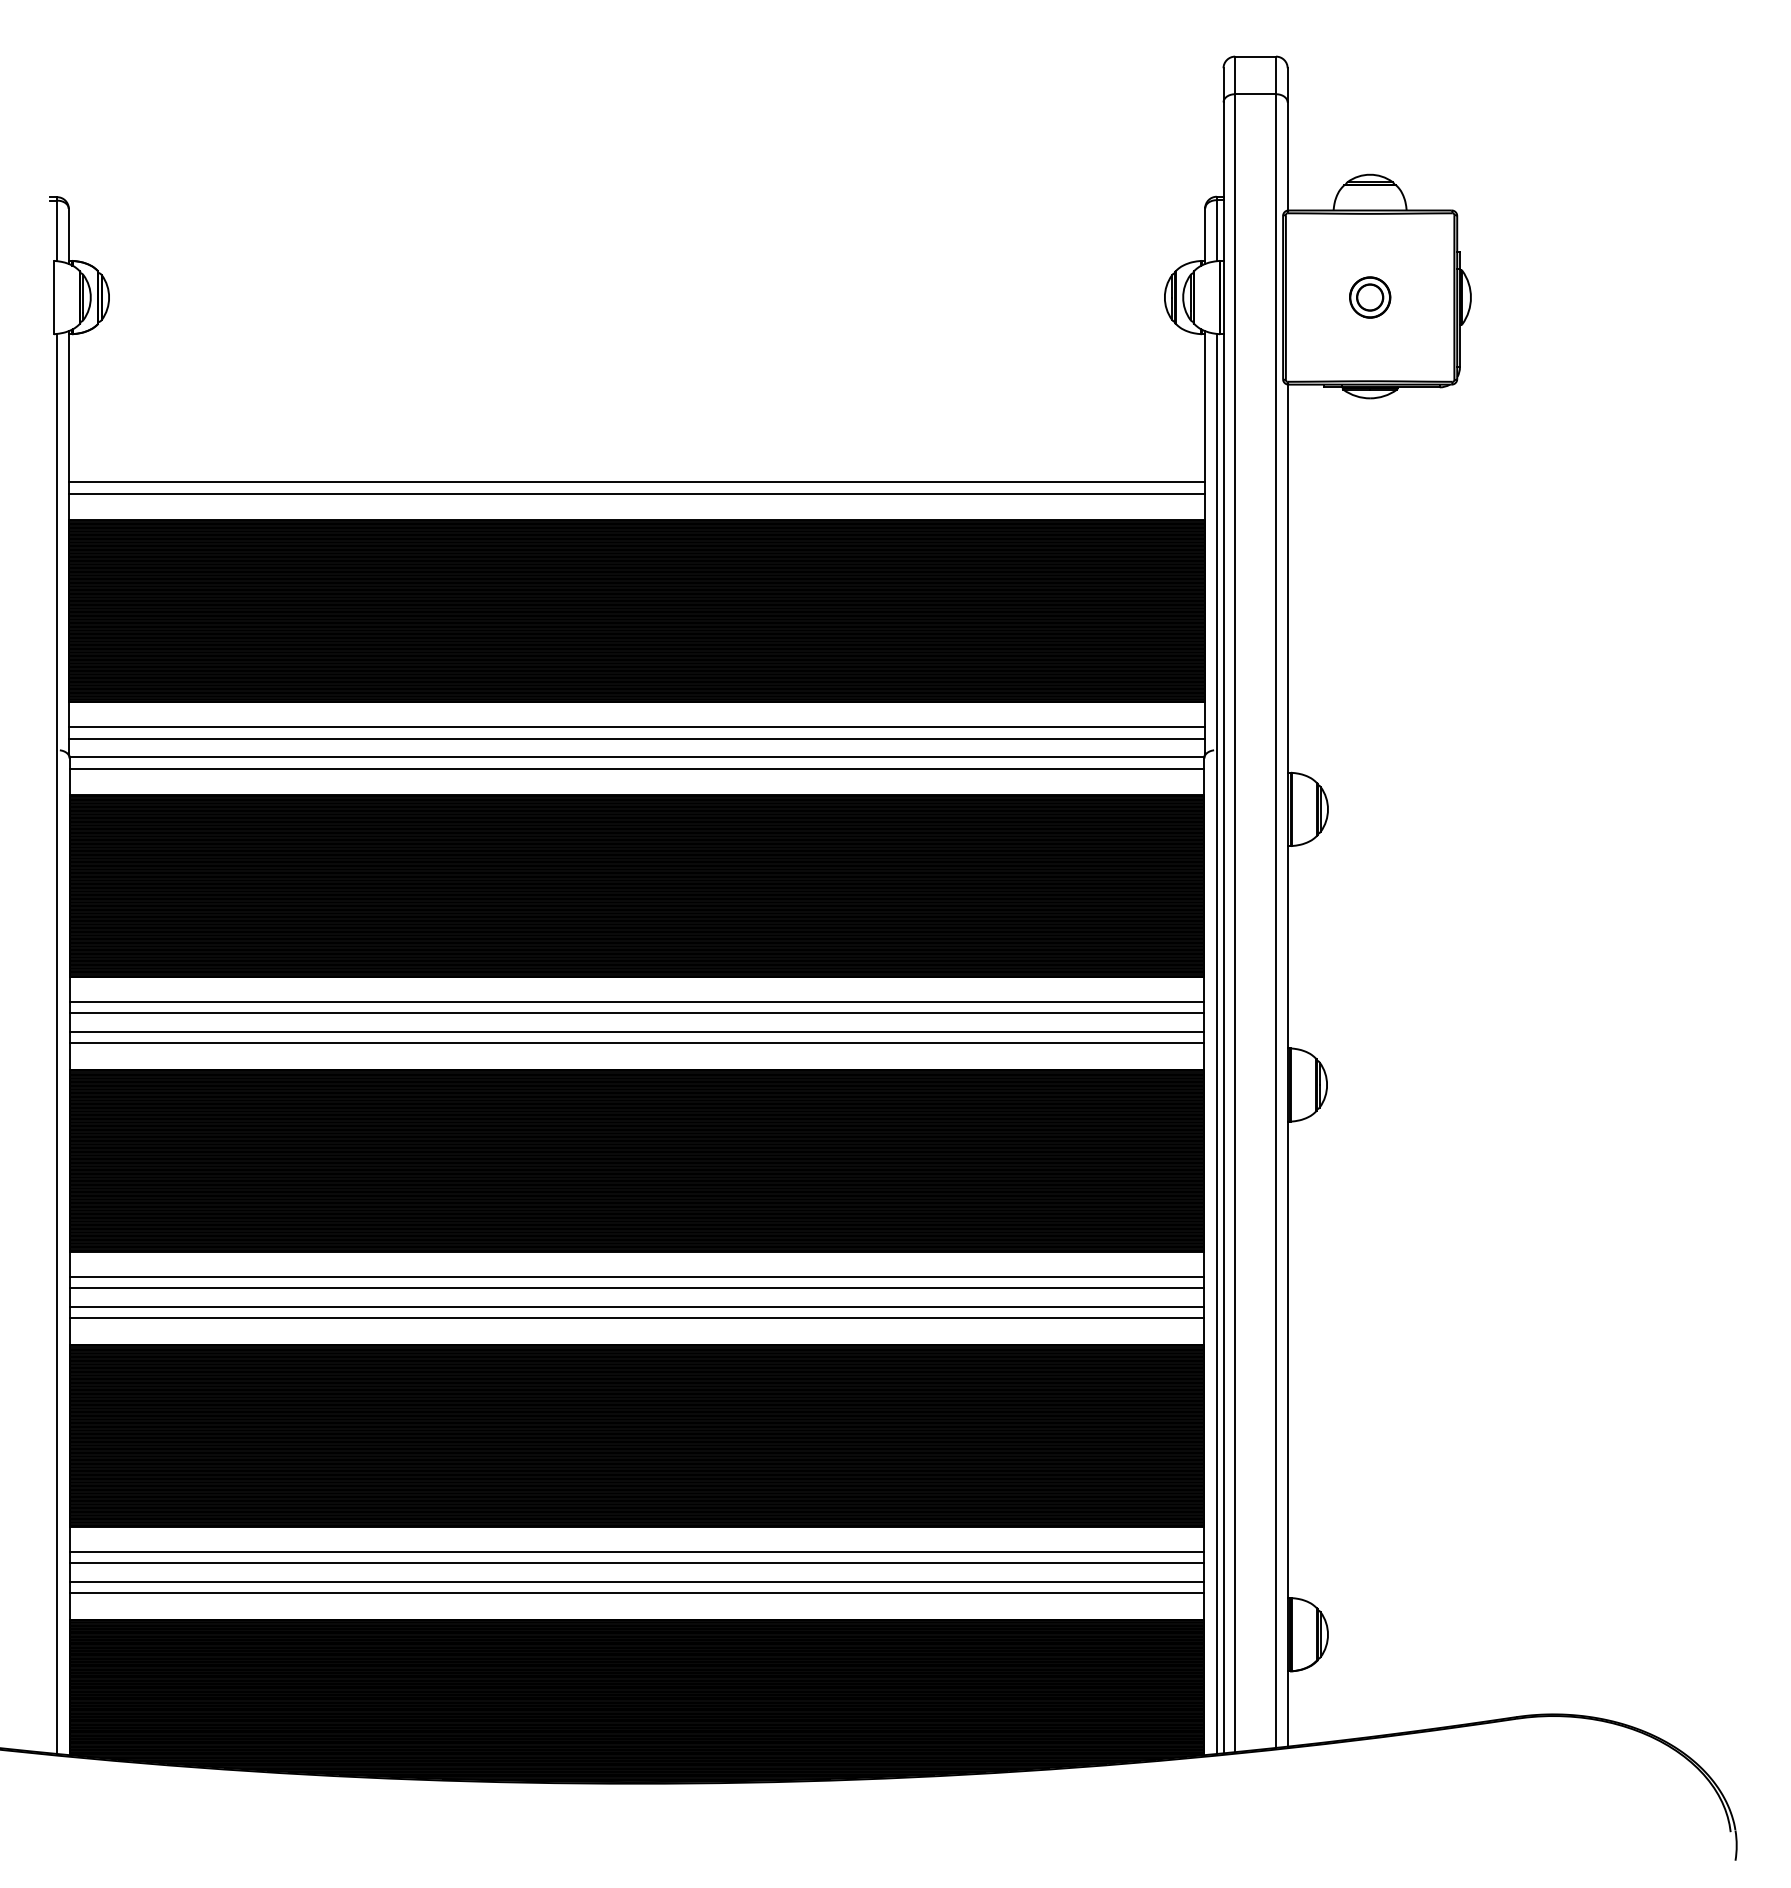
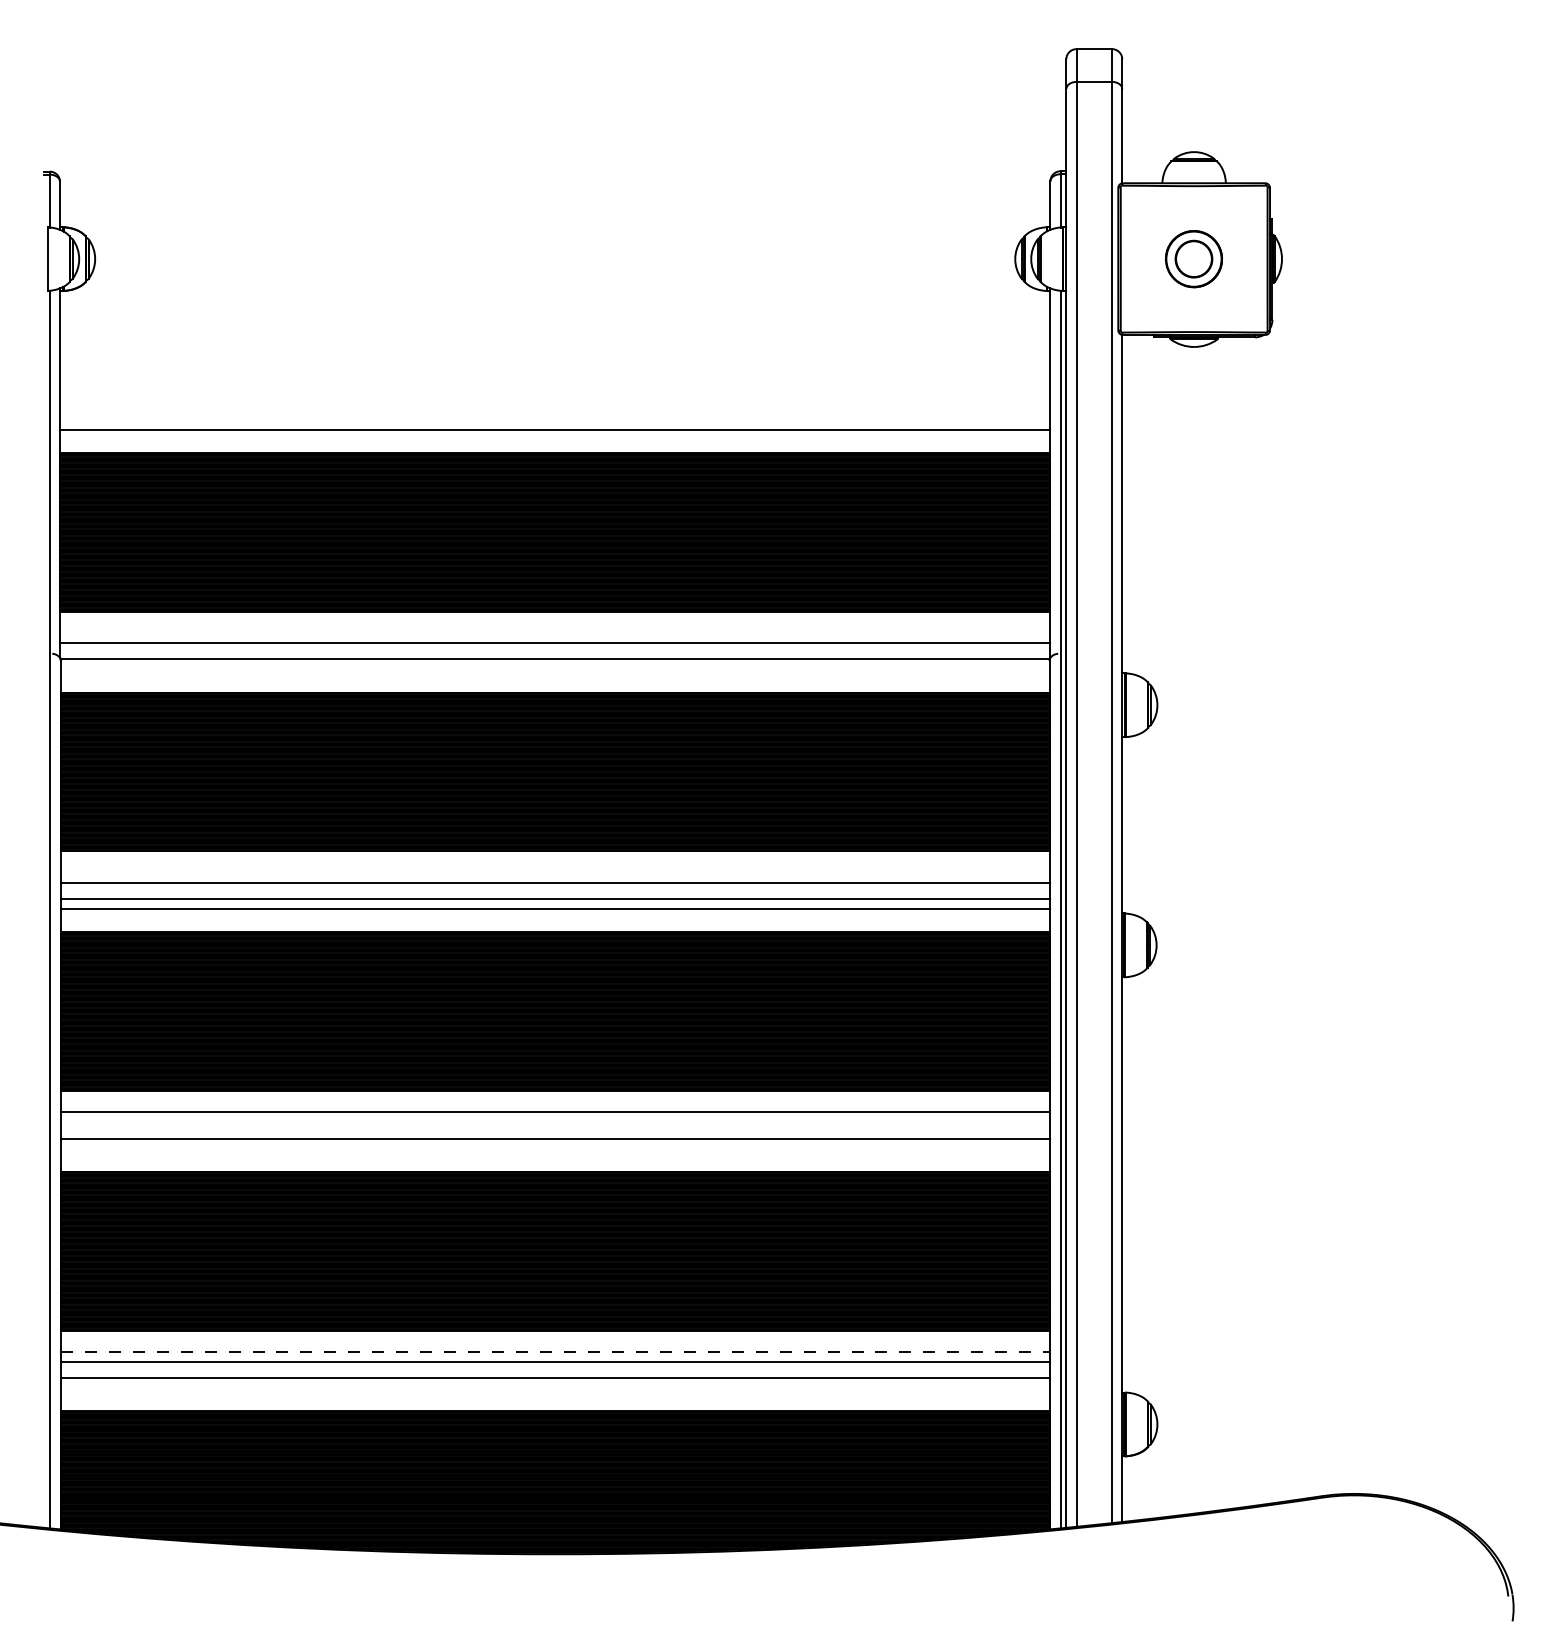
part: (1370, 297) -> (1194, 259), size x1.6
line: (636, 481) -> (554, 419), removed
line: (636, 726) -> (554, 632), removed
line: (636, 768) -> (554, 669), removed
line: (636, 1001) -> (554, 872), removed
line: (636, 1288) -> (554, 1122), removed
line: (636, 1318) -> (554, 1148), removed
line: (637, 1551) -> (555, 1351), solid -> dashed
line: (636, 1593) -> (554, 1388), removed

